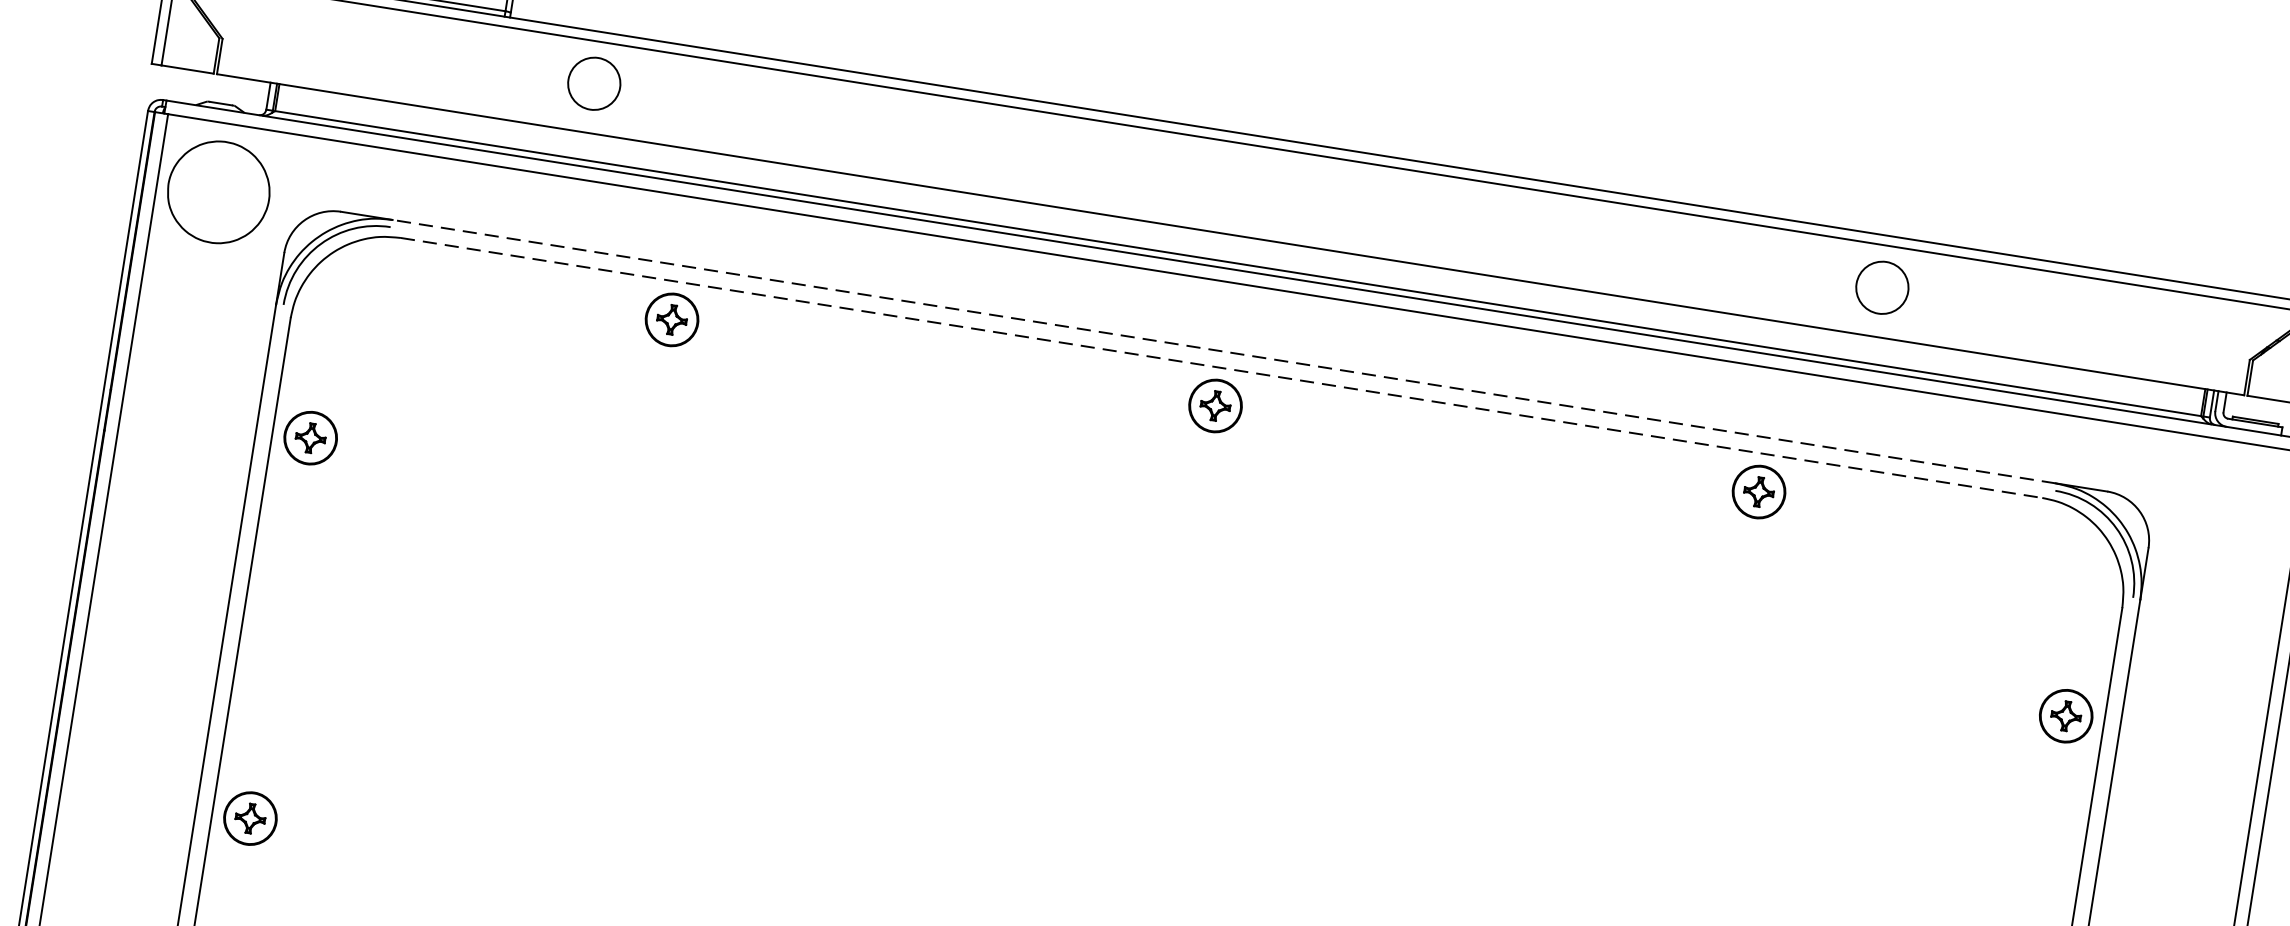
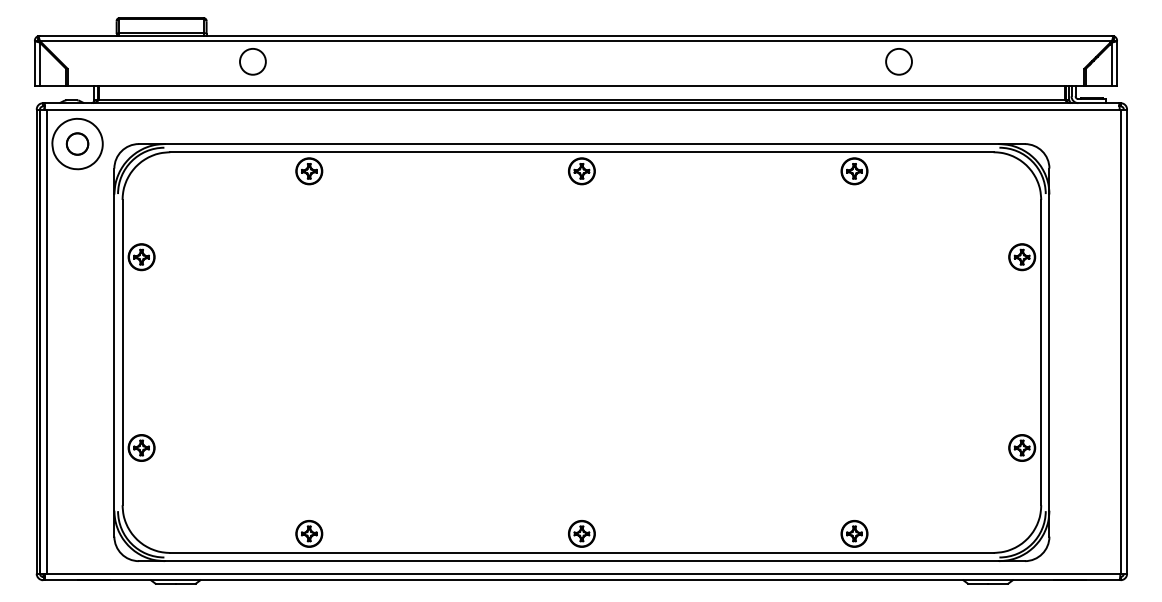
part: (218, 191) -> (77, 143), added
line: (1223, 352) -> (581, 144), dashed -> solid
line: (1220, 368) -> (581, 152), dashed -> solid

